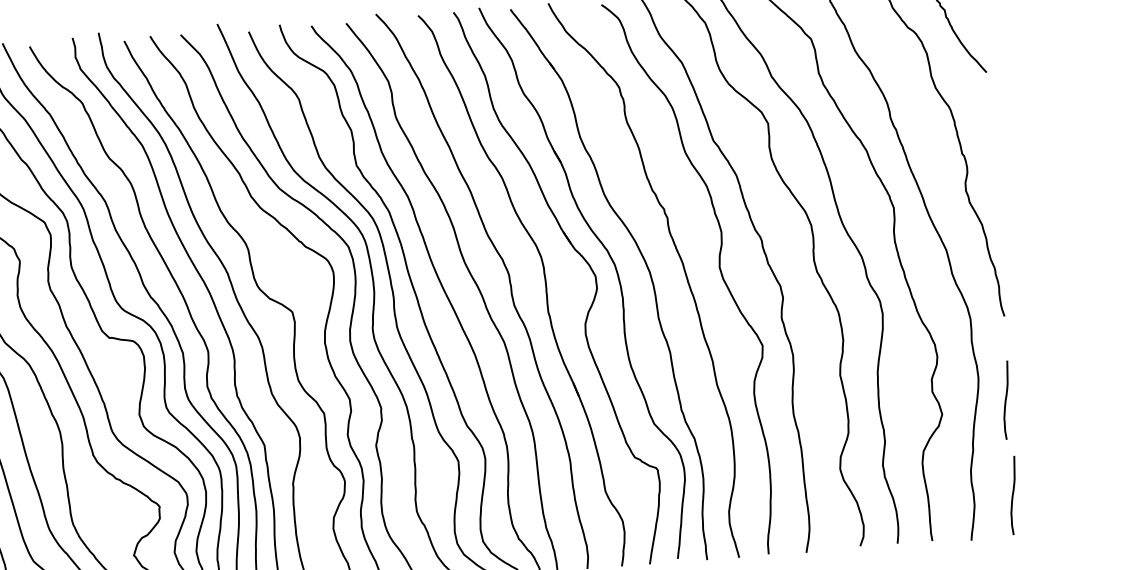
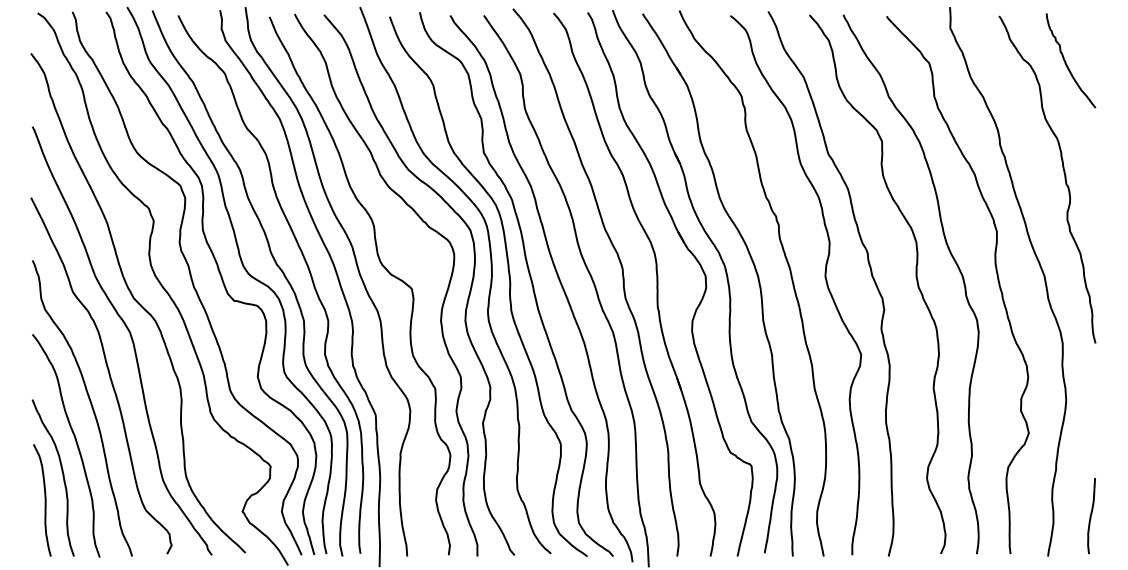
curve: (1006, 400) -> (1091, 424), removed

